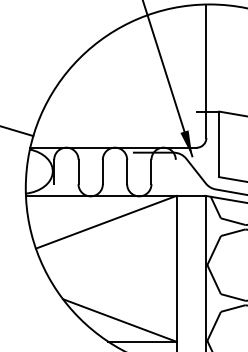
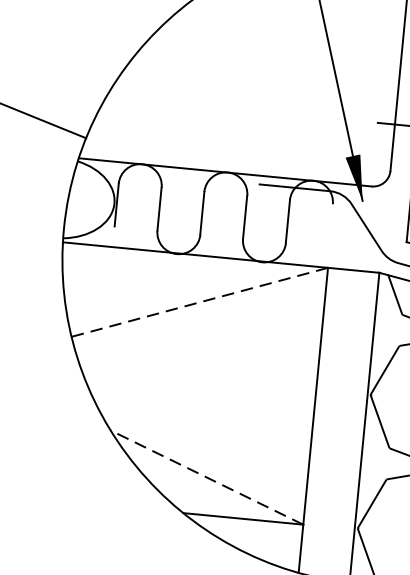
line: (105, 222) -> (198, 302), solid -> dashed
line: (119, 320) -> (206, 477), solid -> dashed

